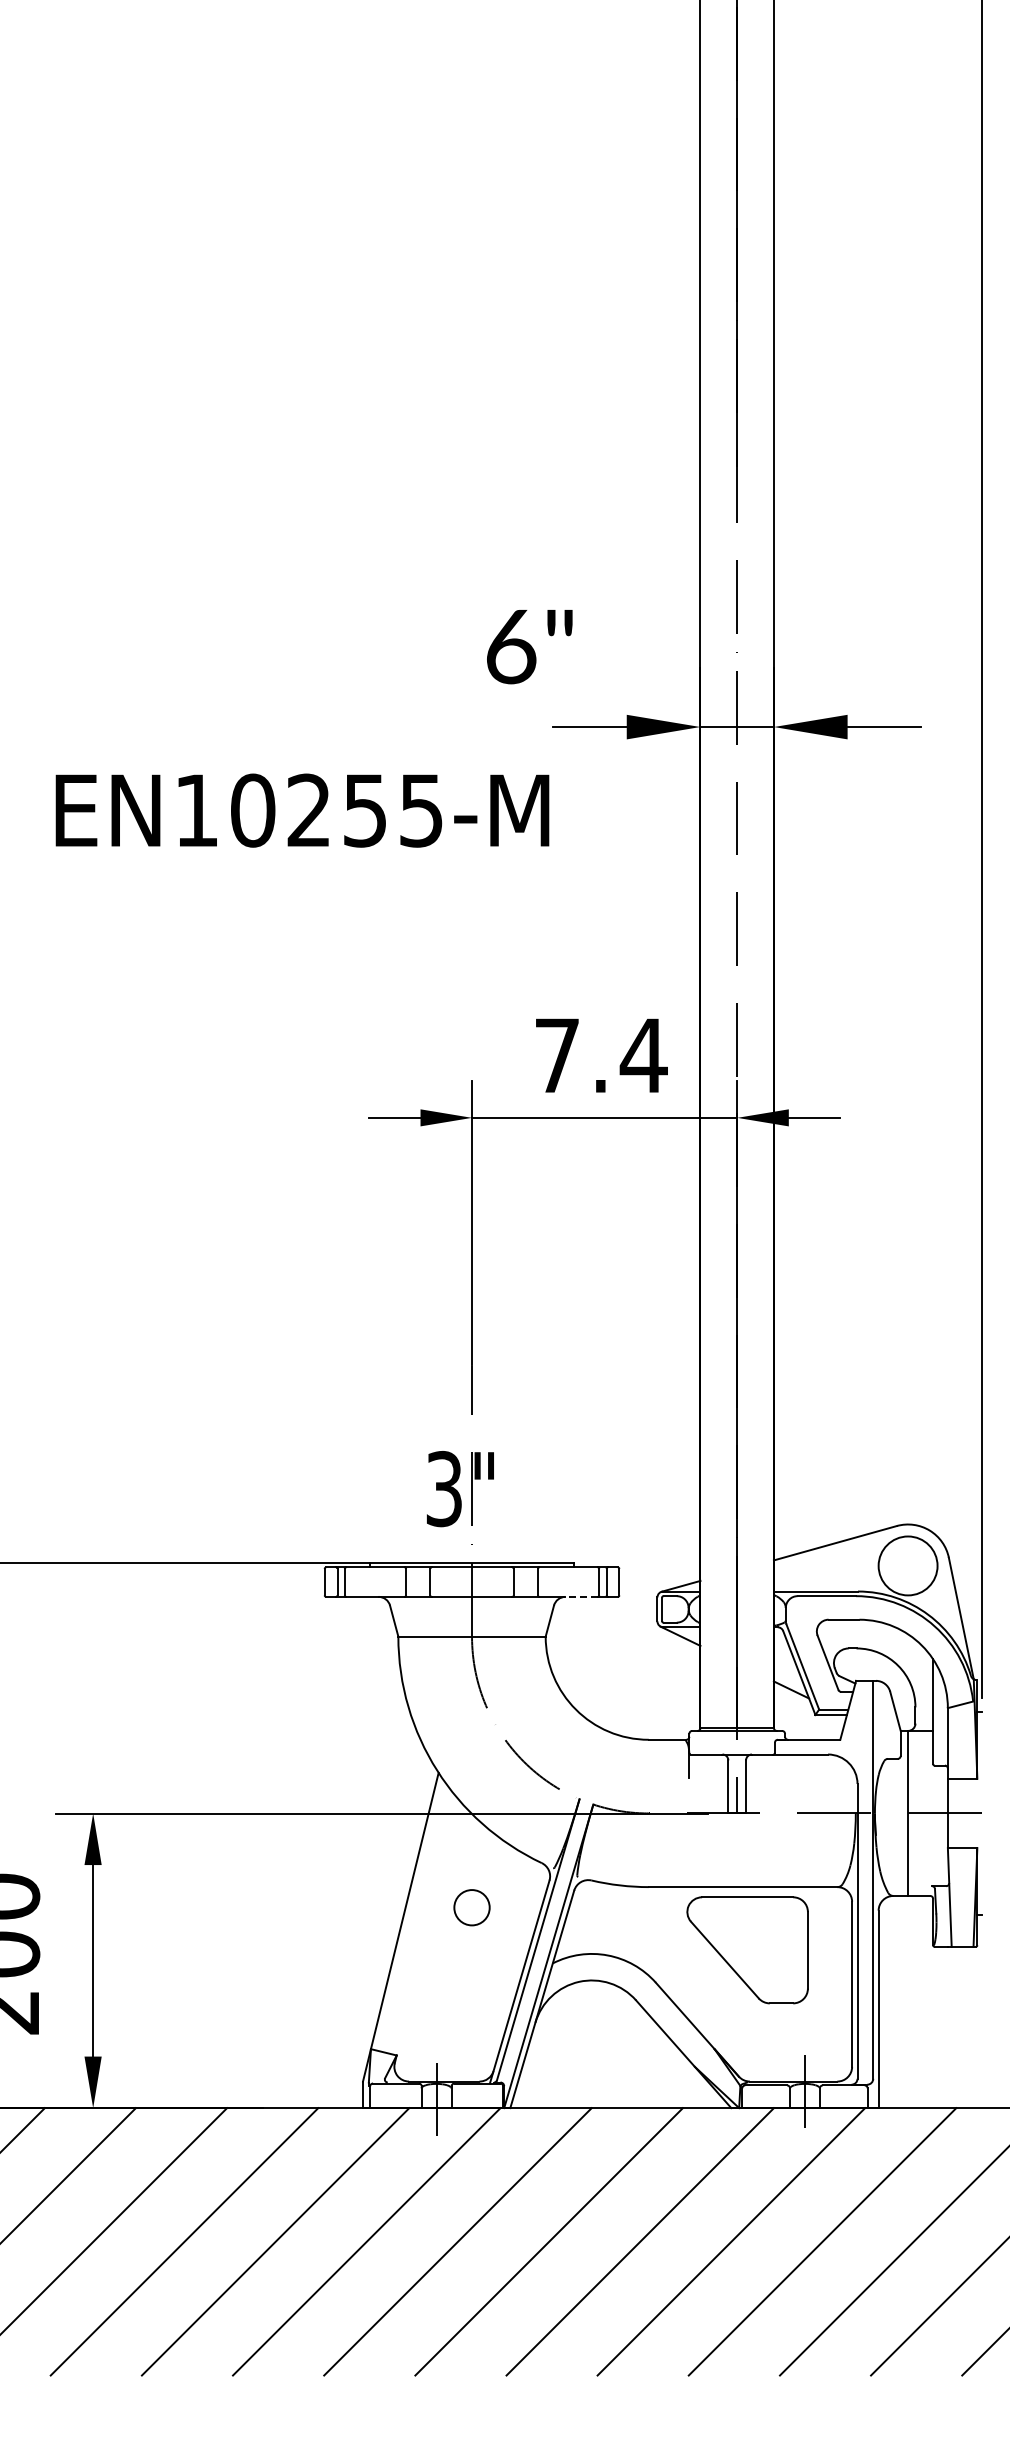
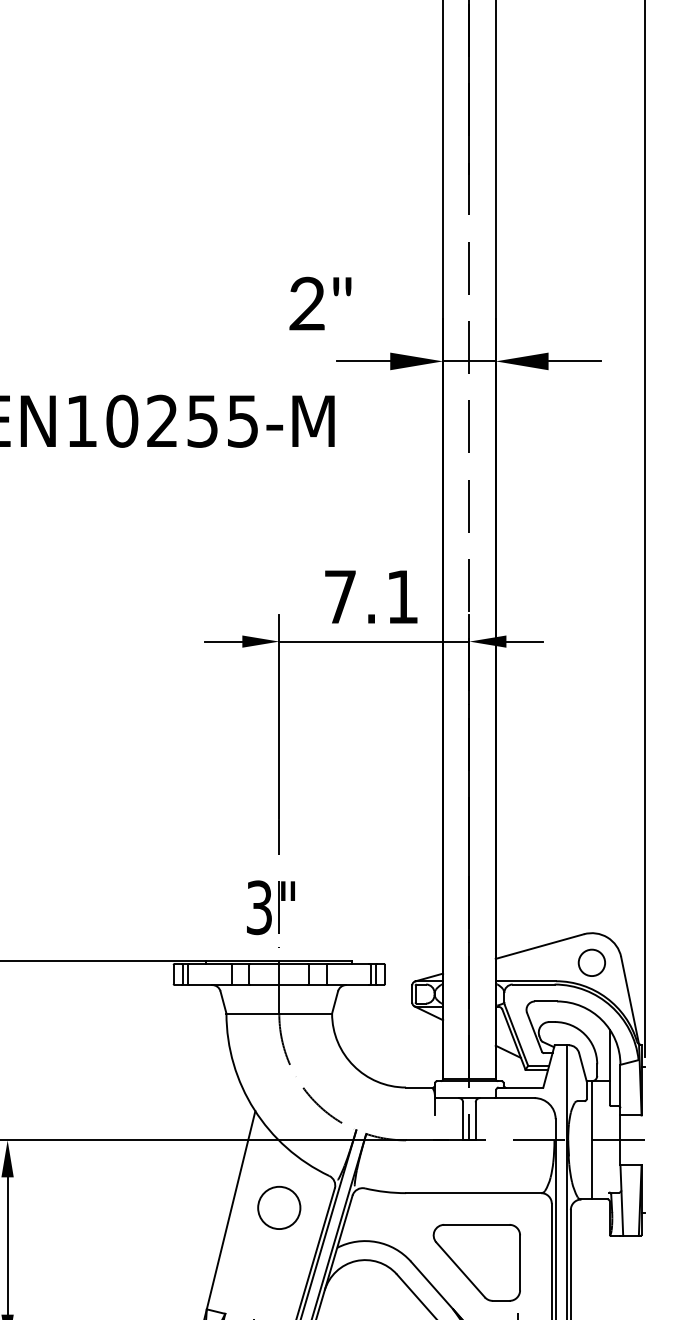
text: (511, 646) -> (307, 303), 6" -> 2"
text: (643, 1055) -> (402, 596), 7.4 -> 7.1
circle: (907, 1565) -> (591, 962), size x0.62
line: (581, 1596) -> (357, 984), dashed -> solid
circle: (471, 1907) -> (278, 1207), size x1.67
part: (747, 1950) -> (476, 1262), moved

